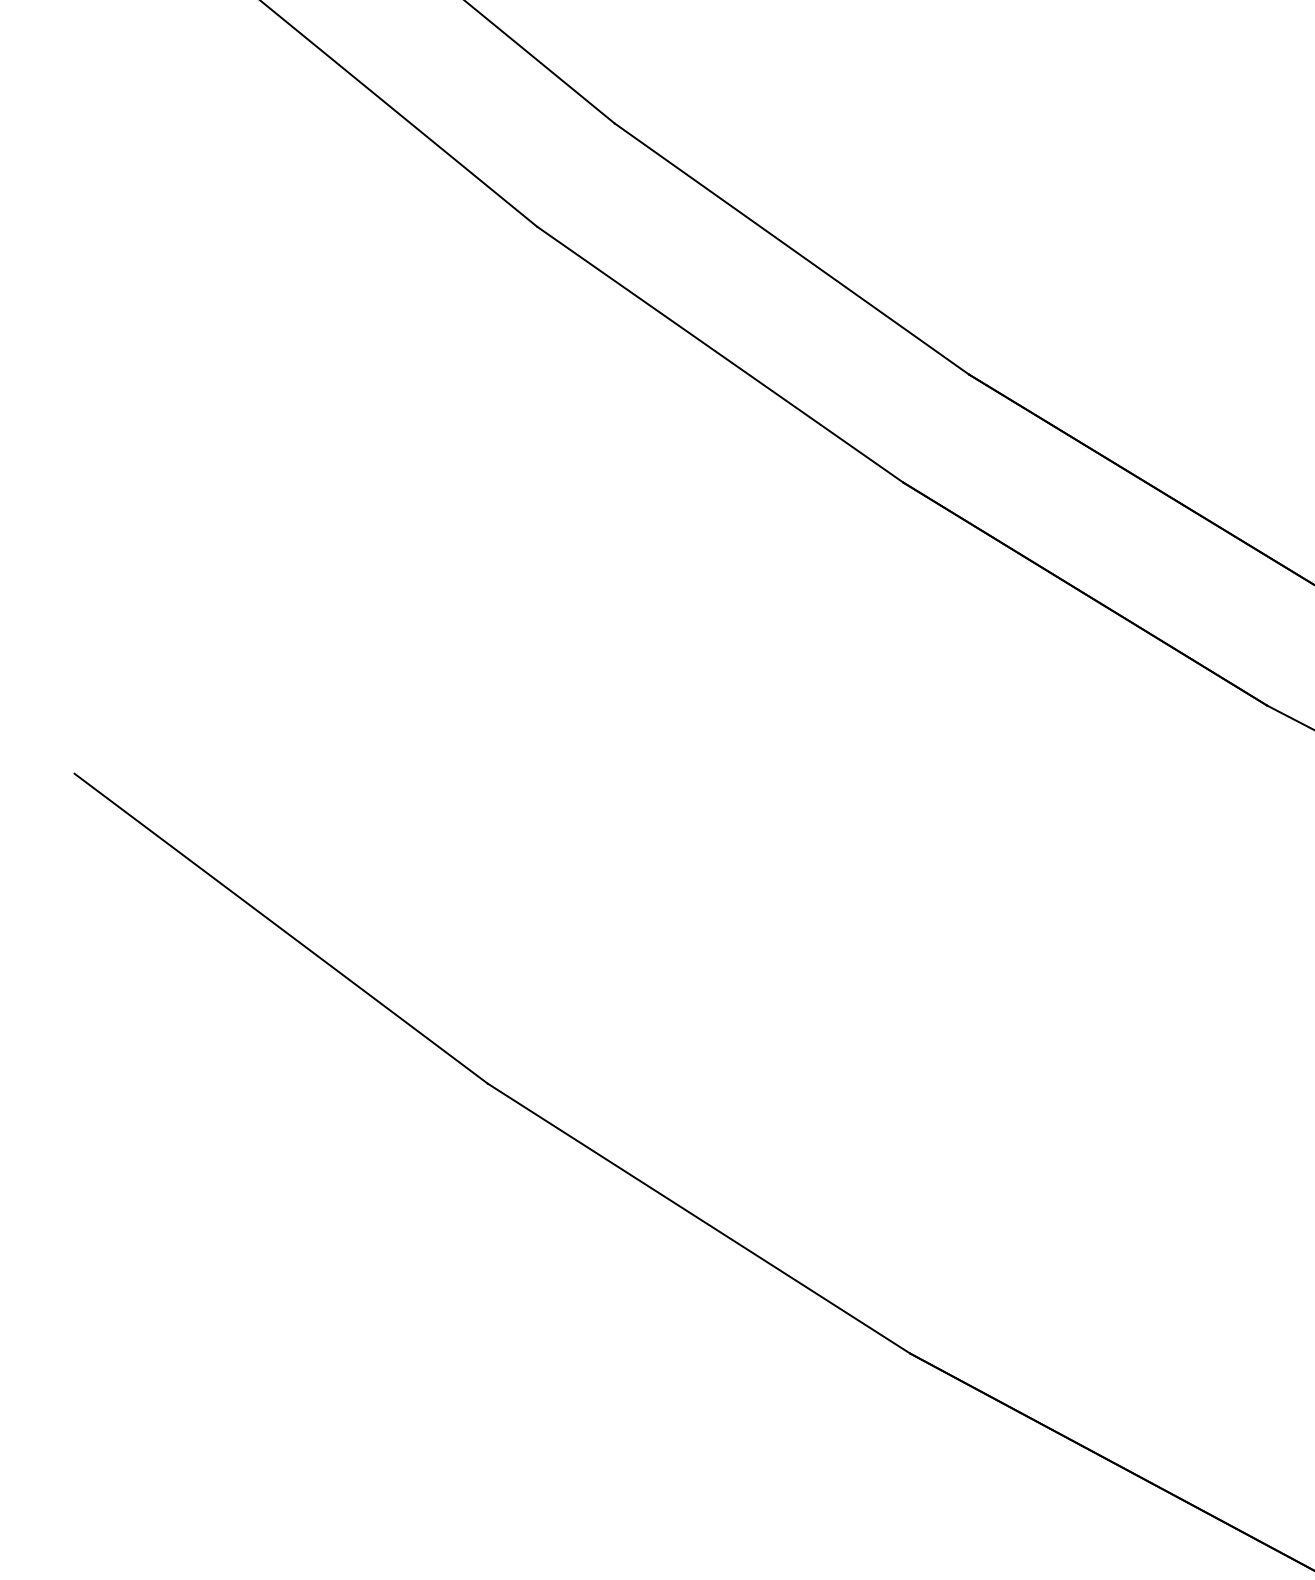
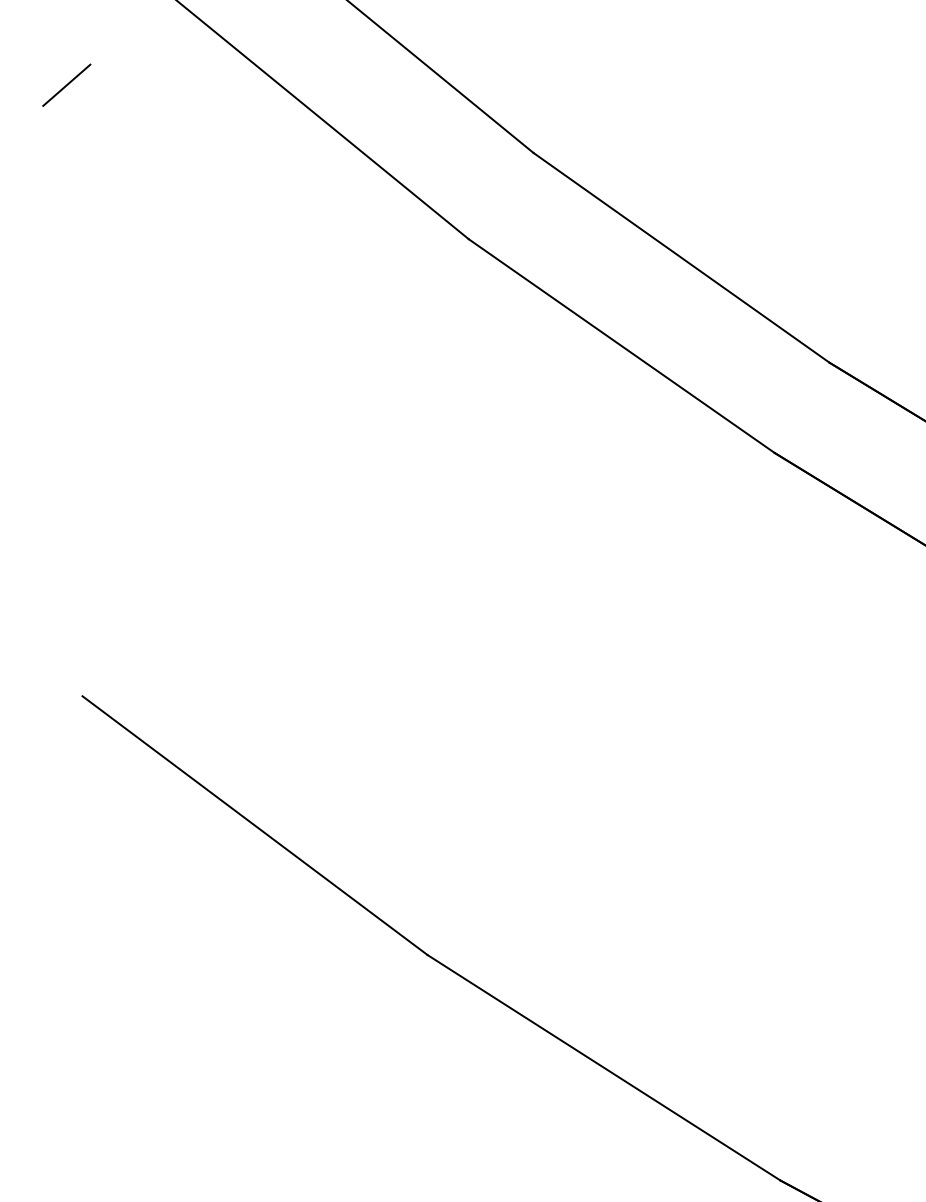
line: (55, 42) -> (66, 85), added

